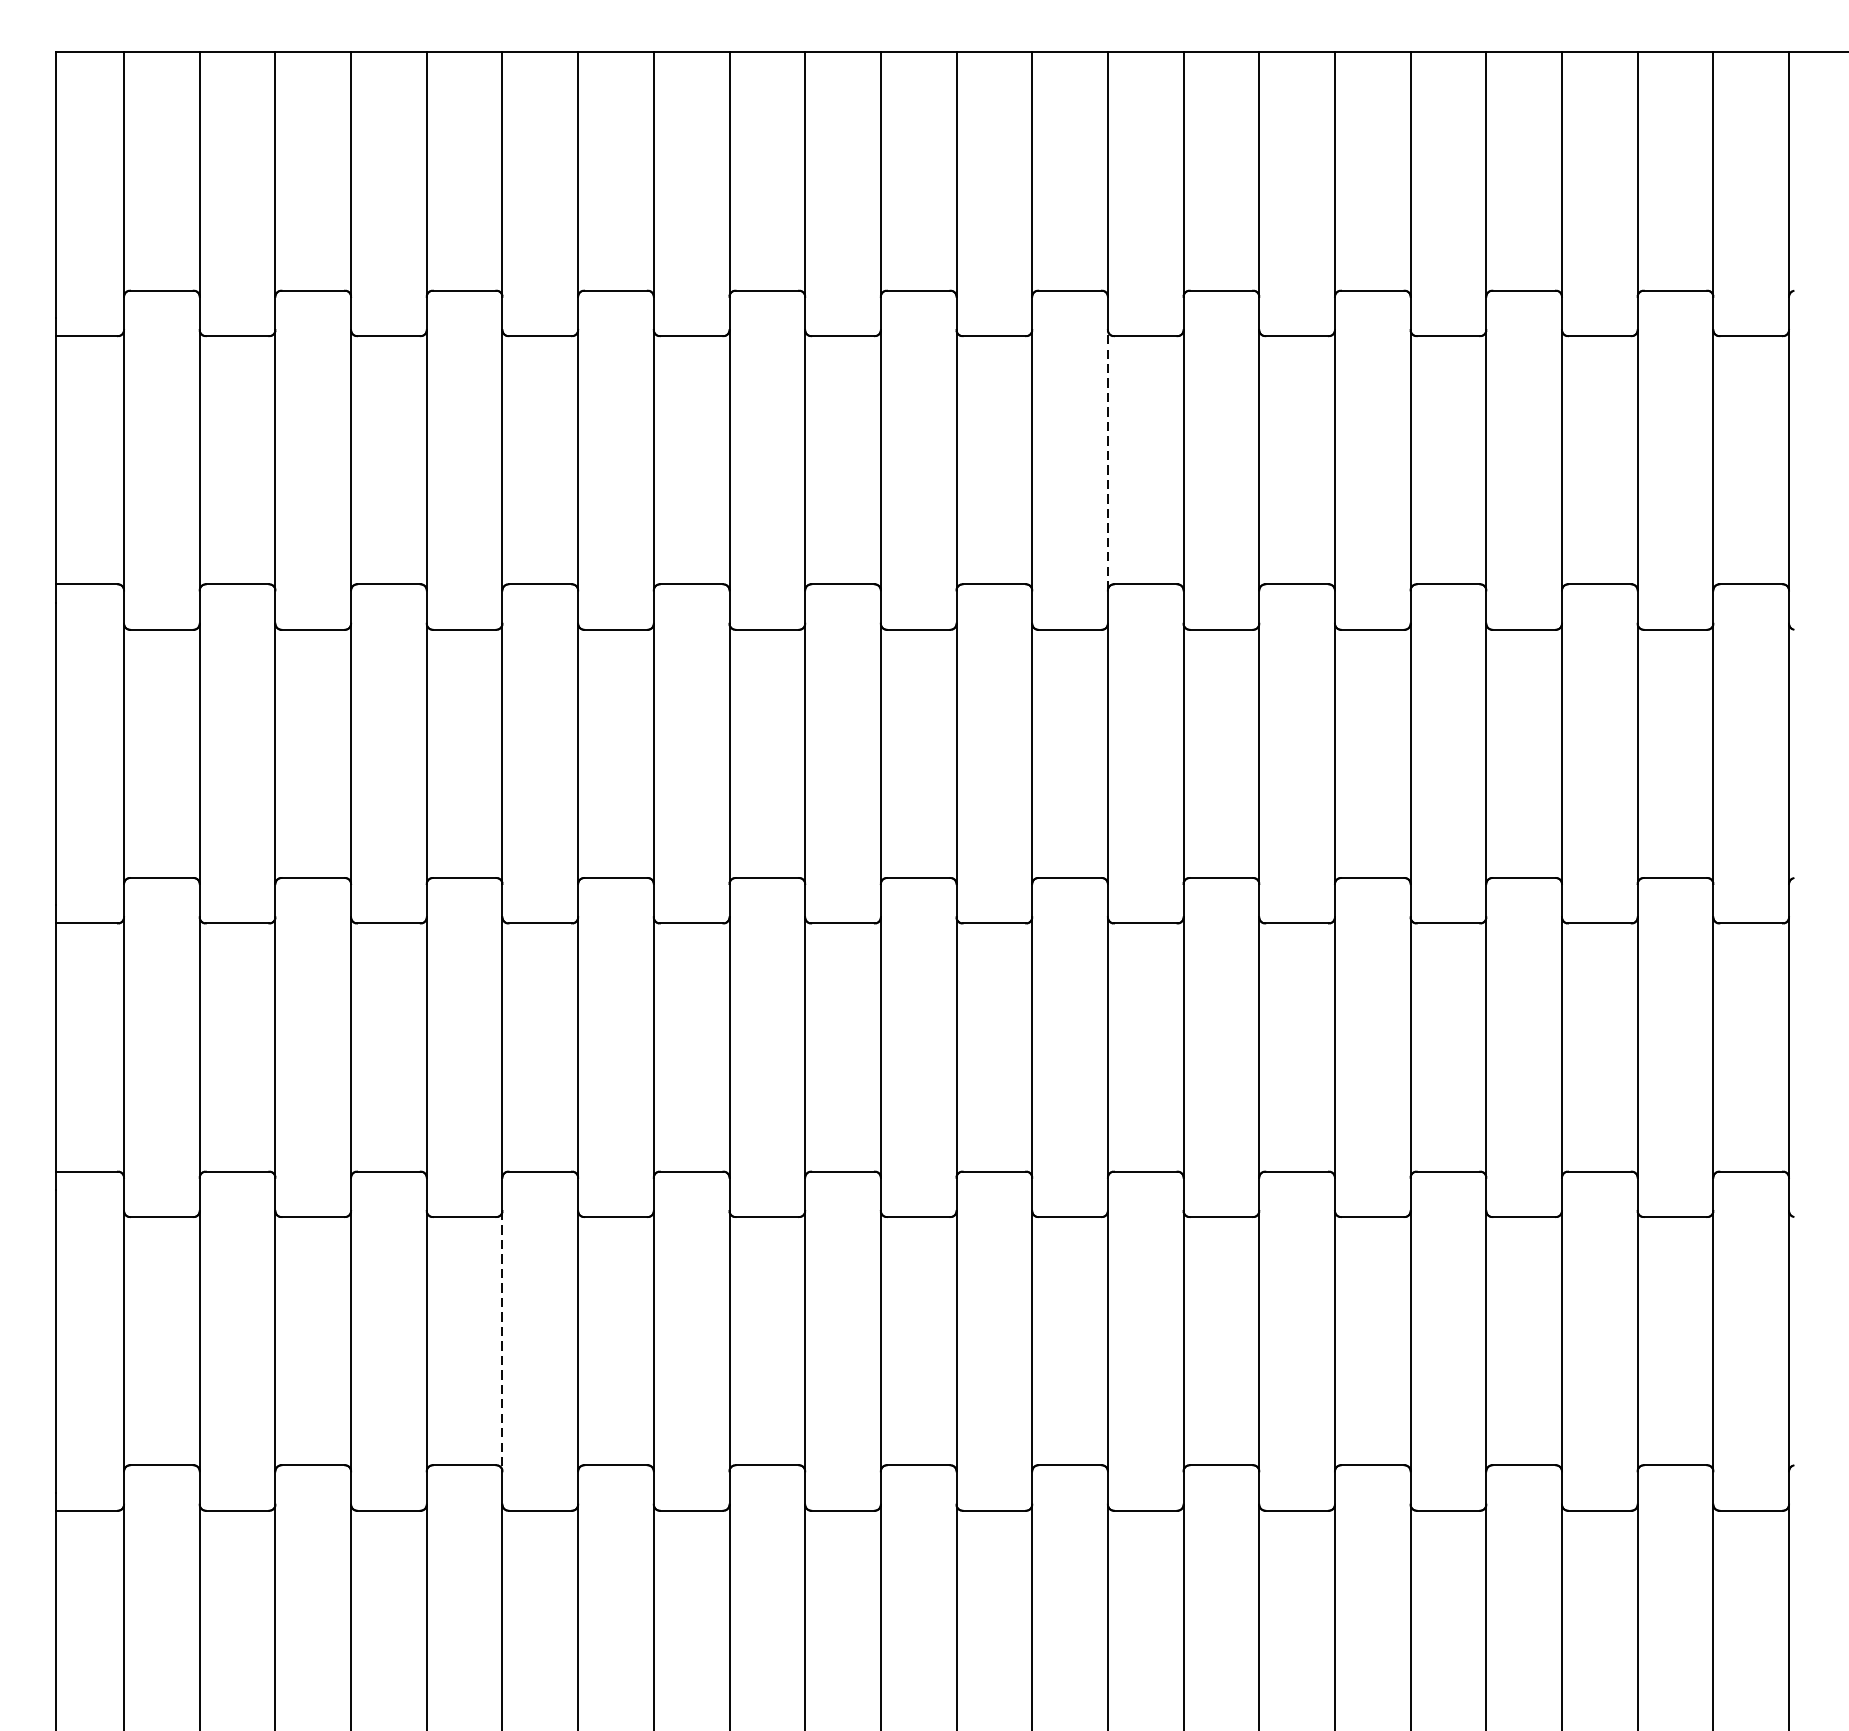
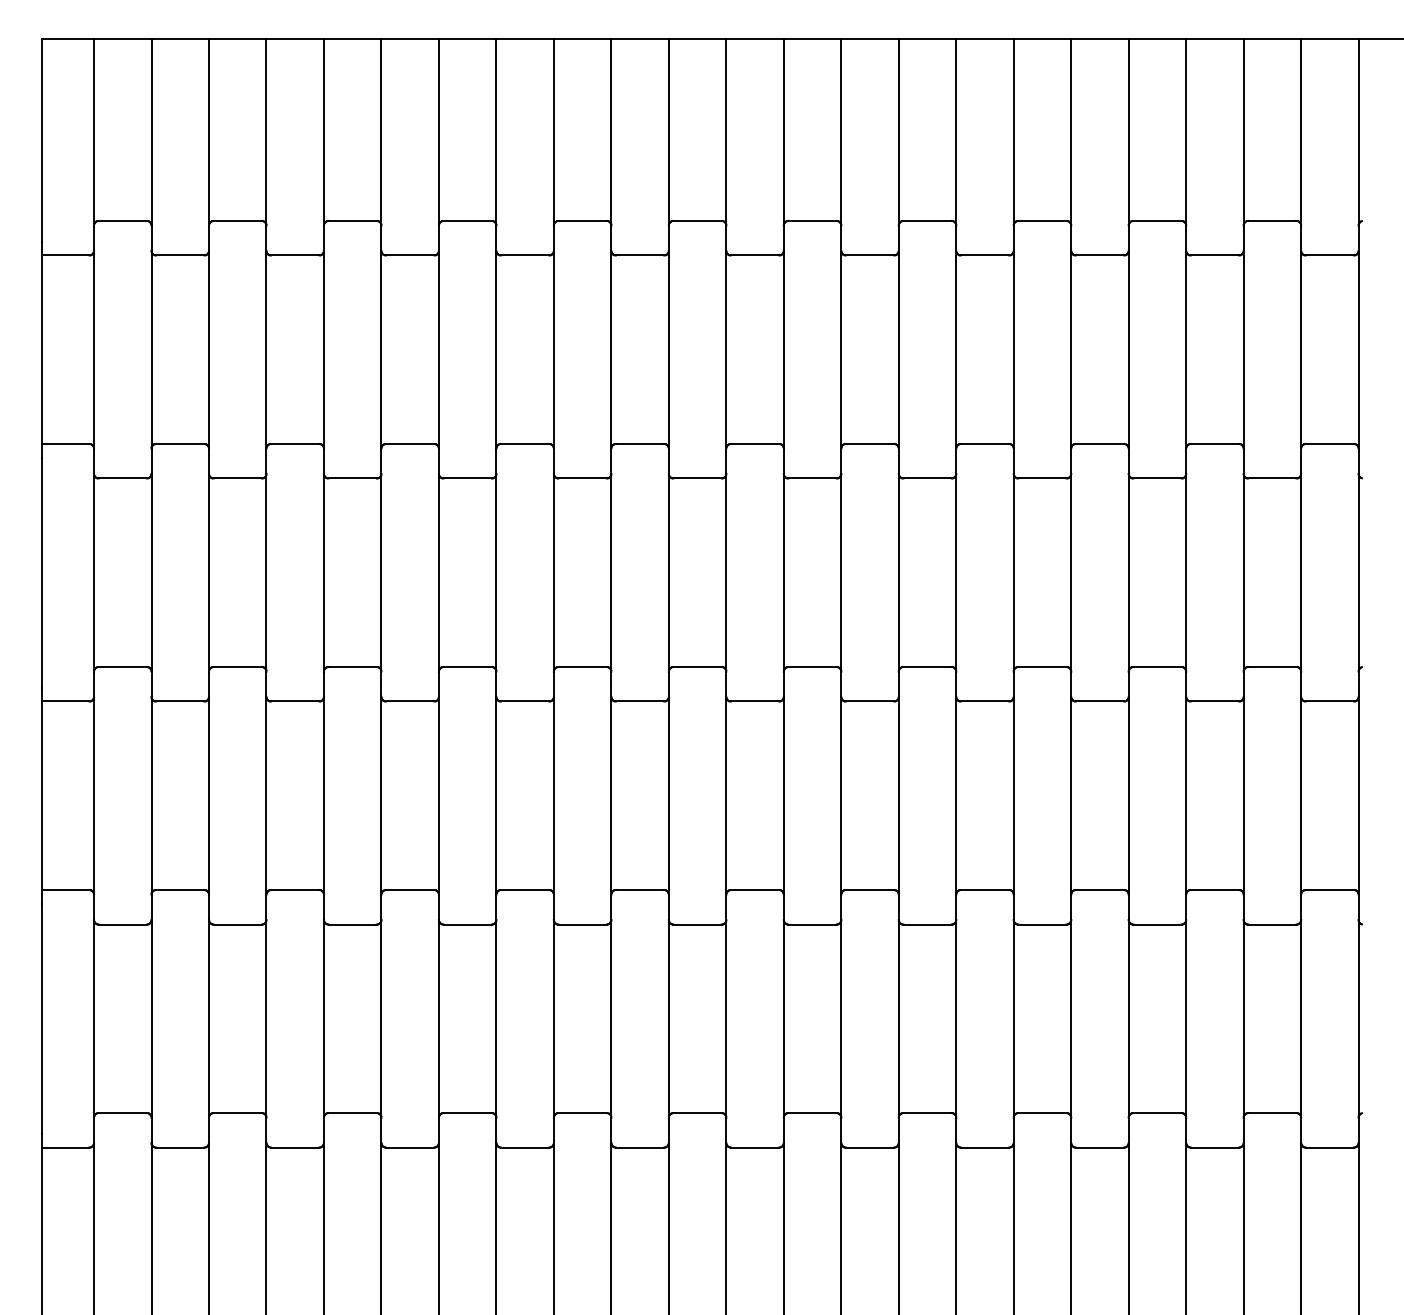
line: (1108, 459) -> (841, 349), dashed -> solid
line: (502, 1340) -> (381, 1018), dashed -> solid

